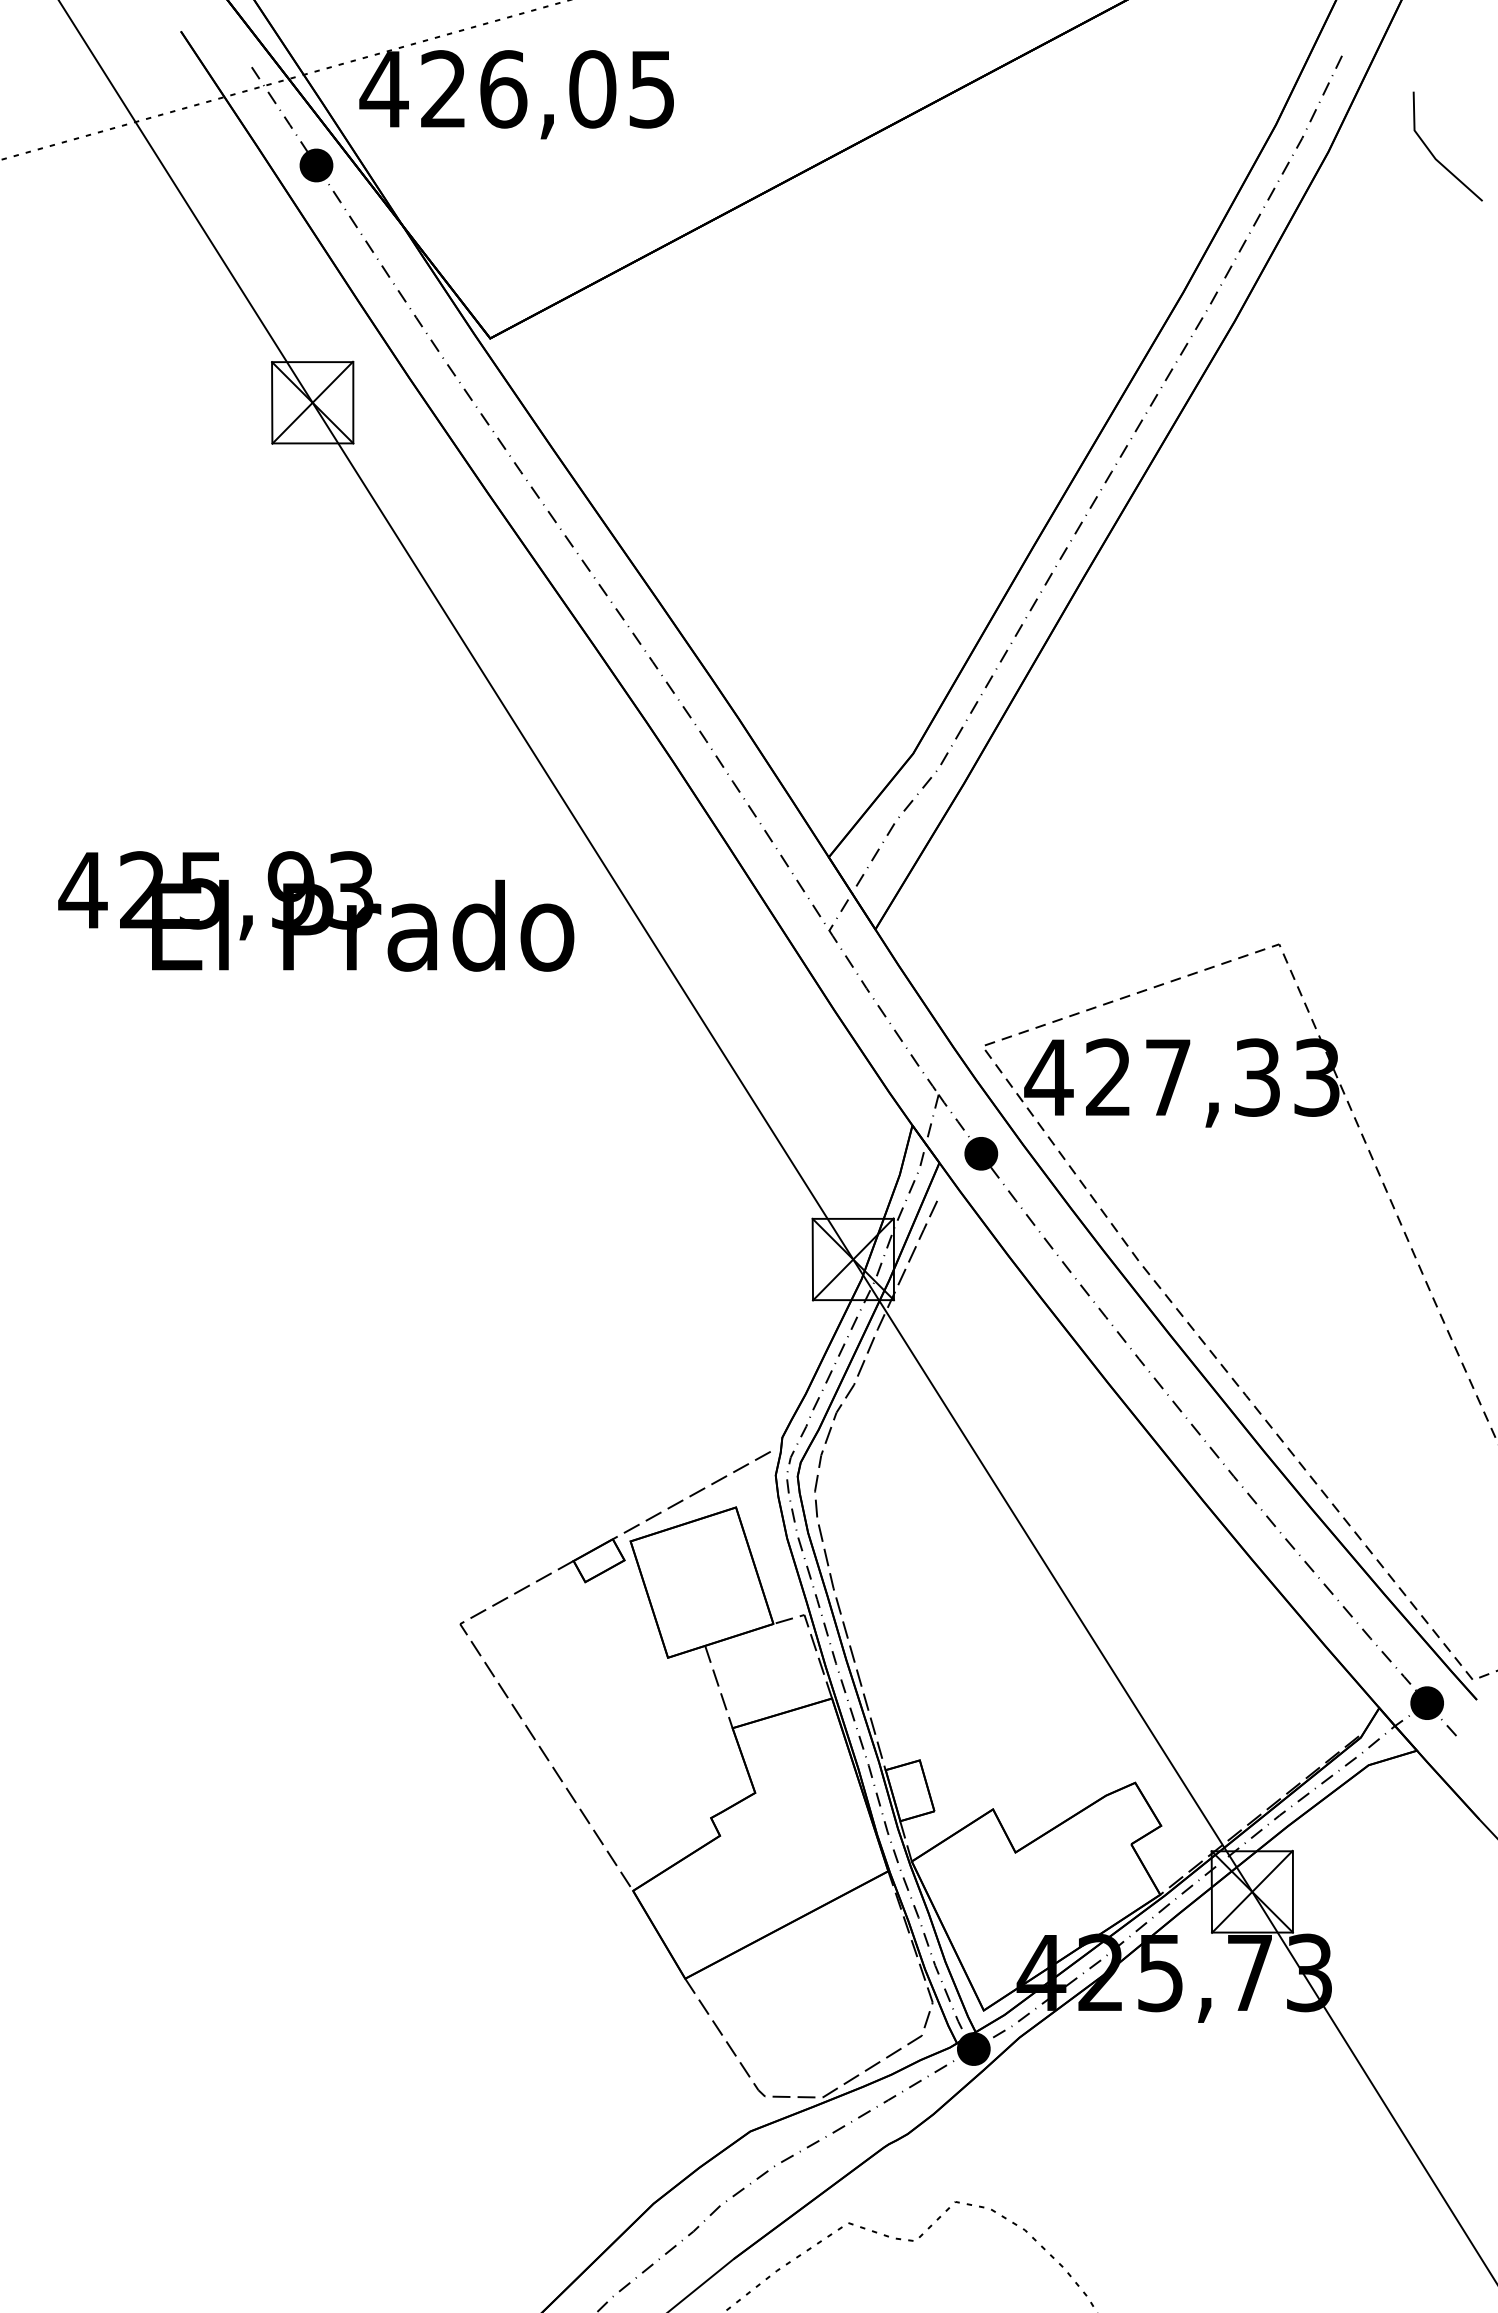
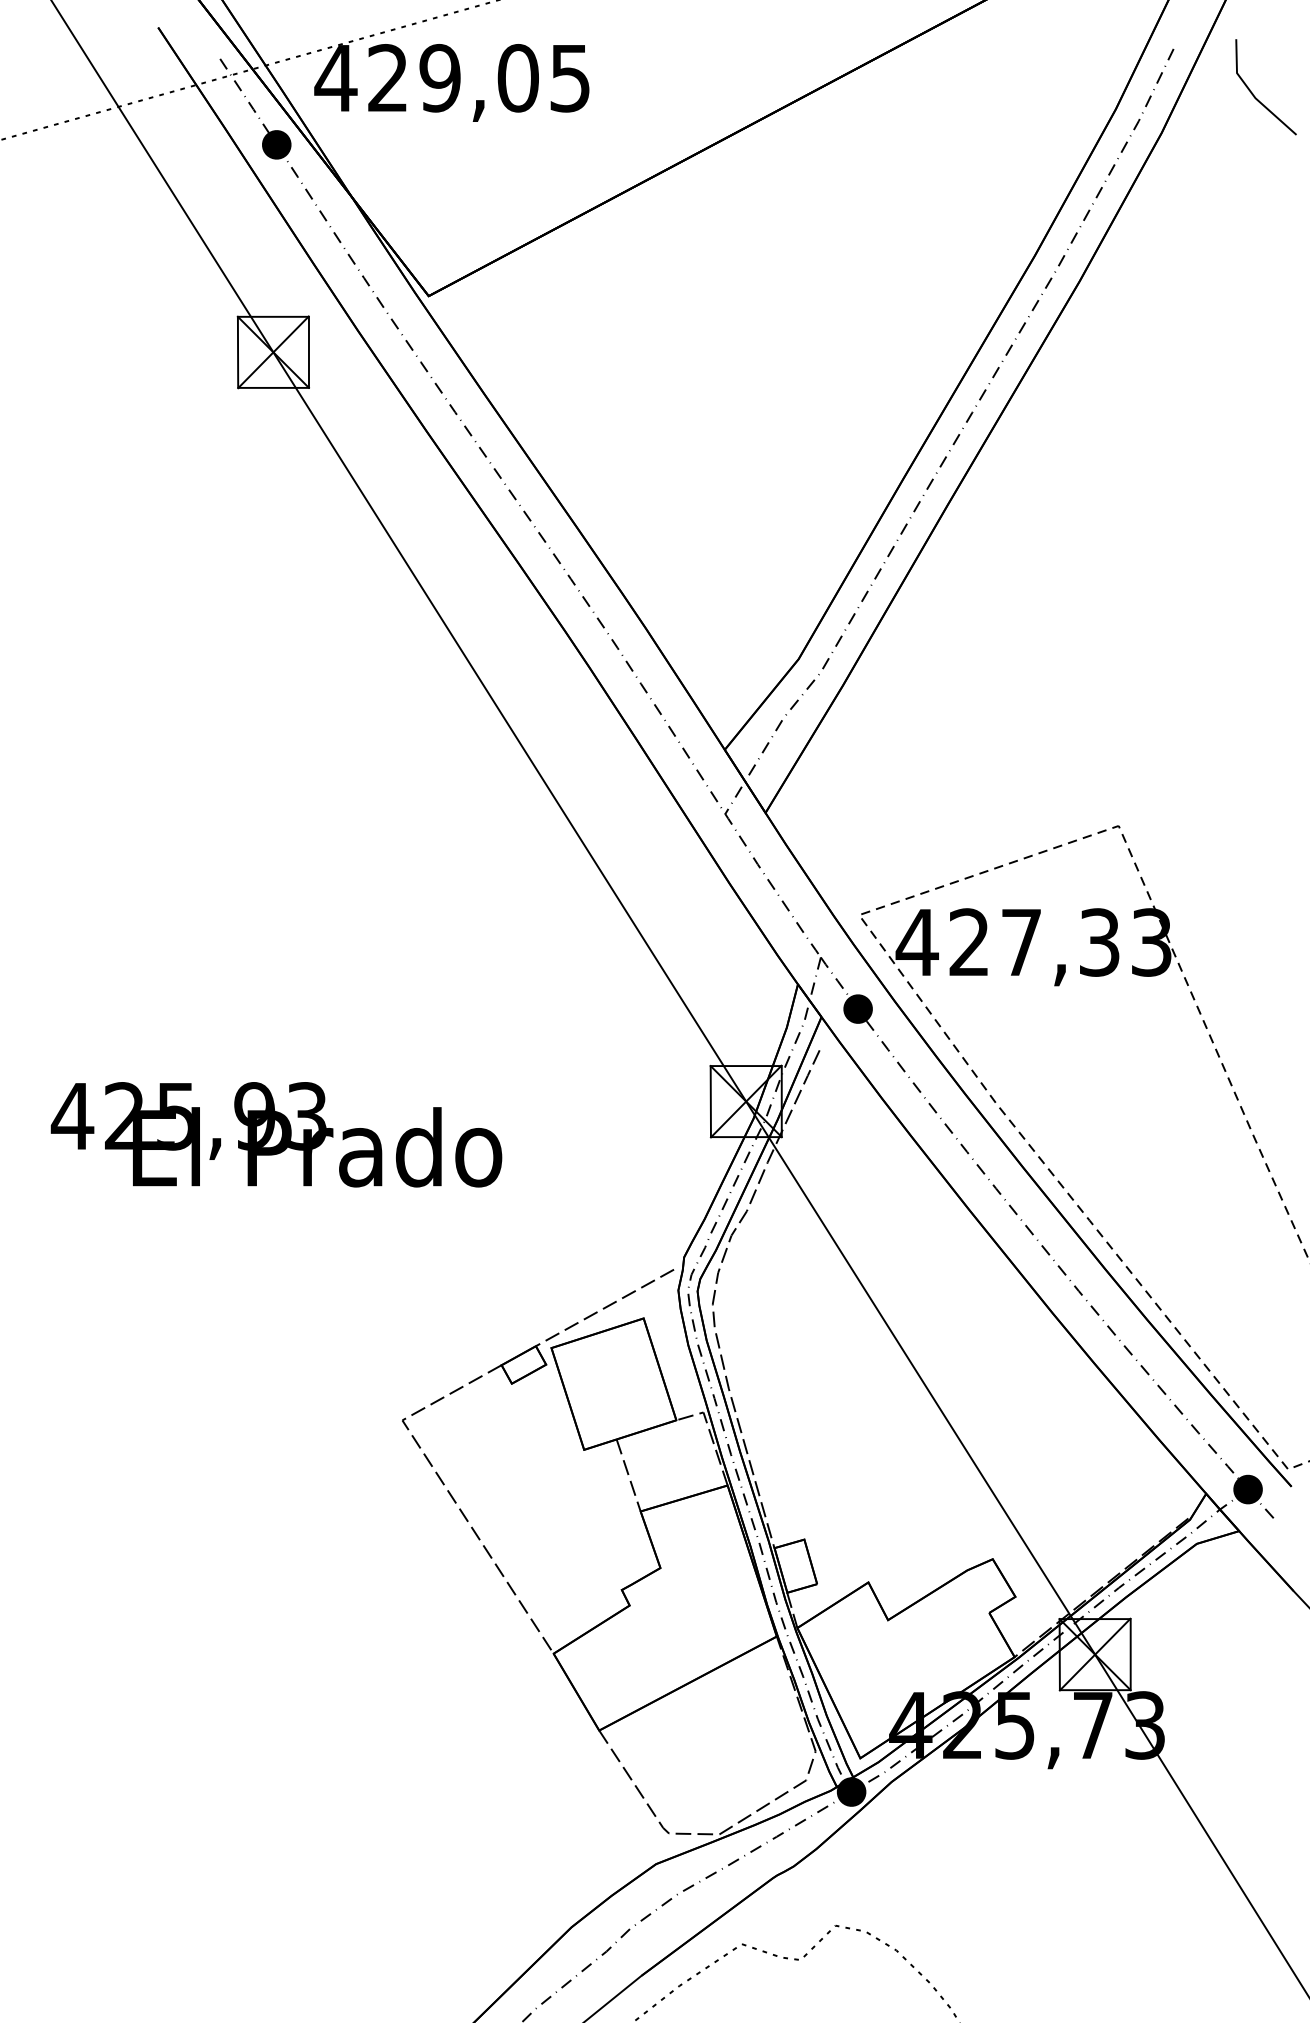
text: (503, 89) -> (440, 78), 426,05 -> 429,05
line: (1434, 155) -> (1254, 95), moved
text: (316, 911) -> (276, 1134), moved

